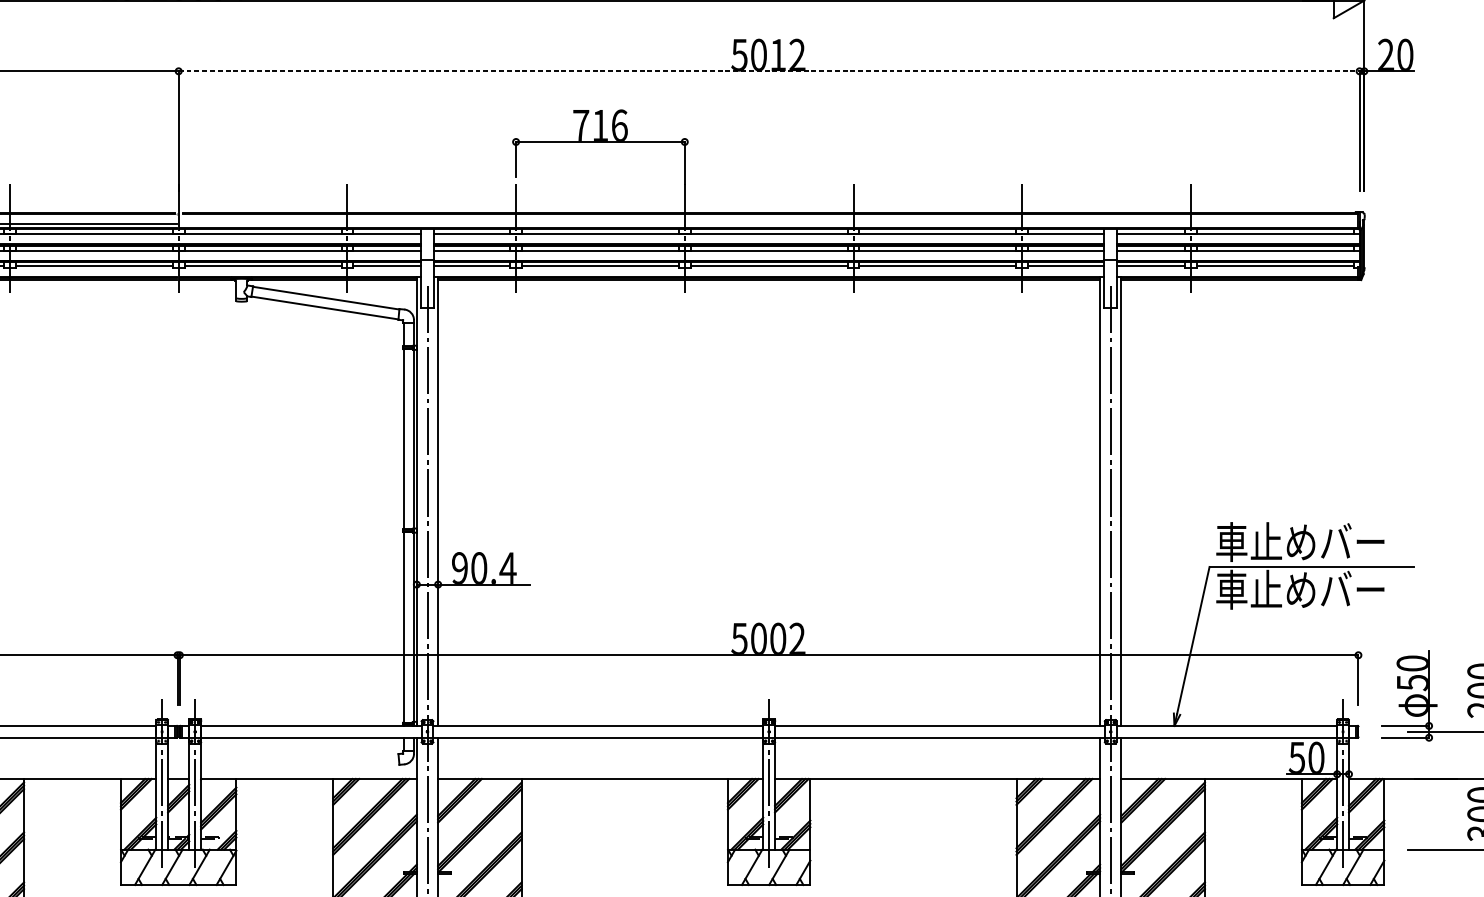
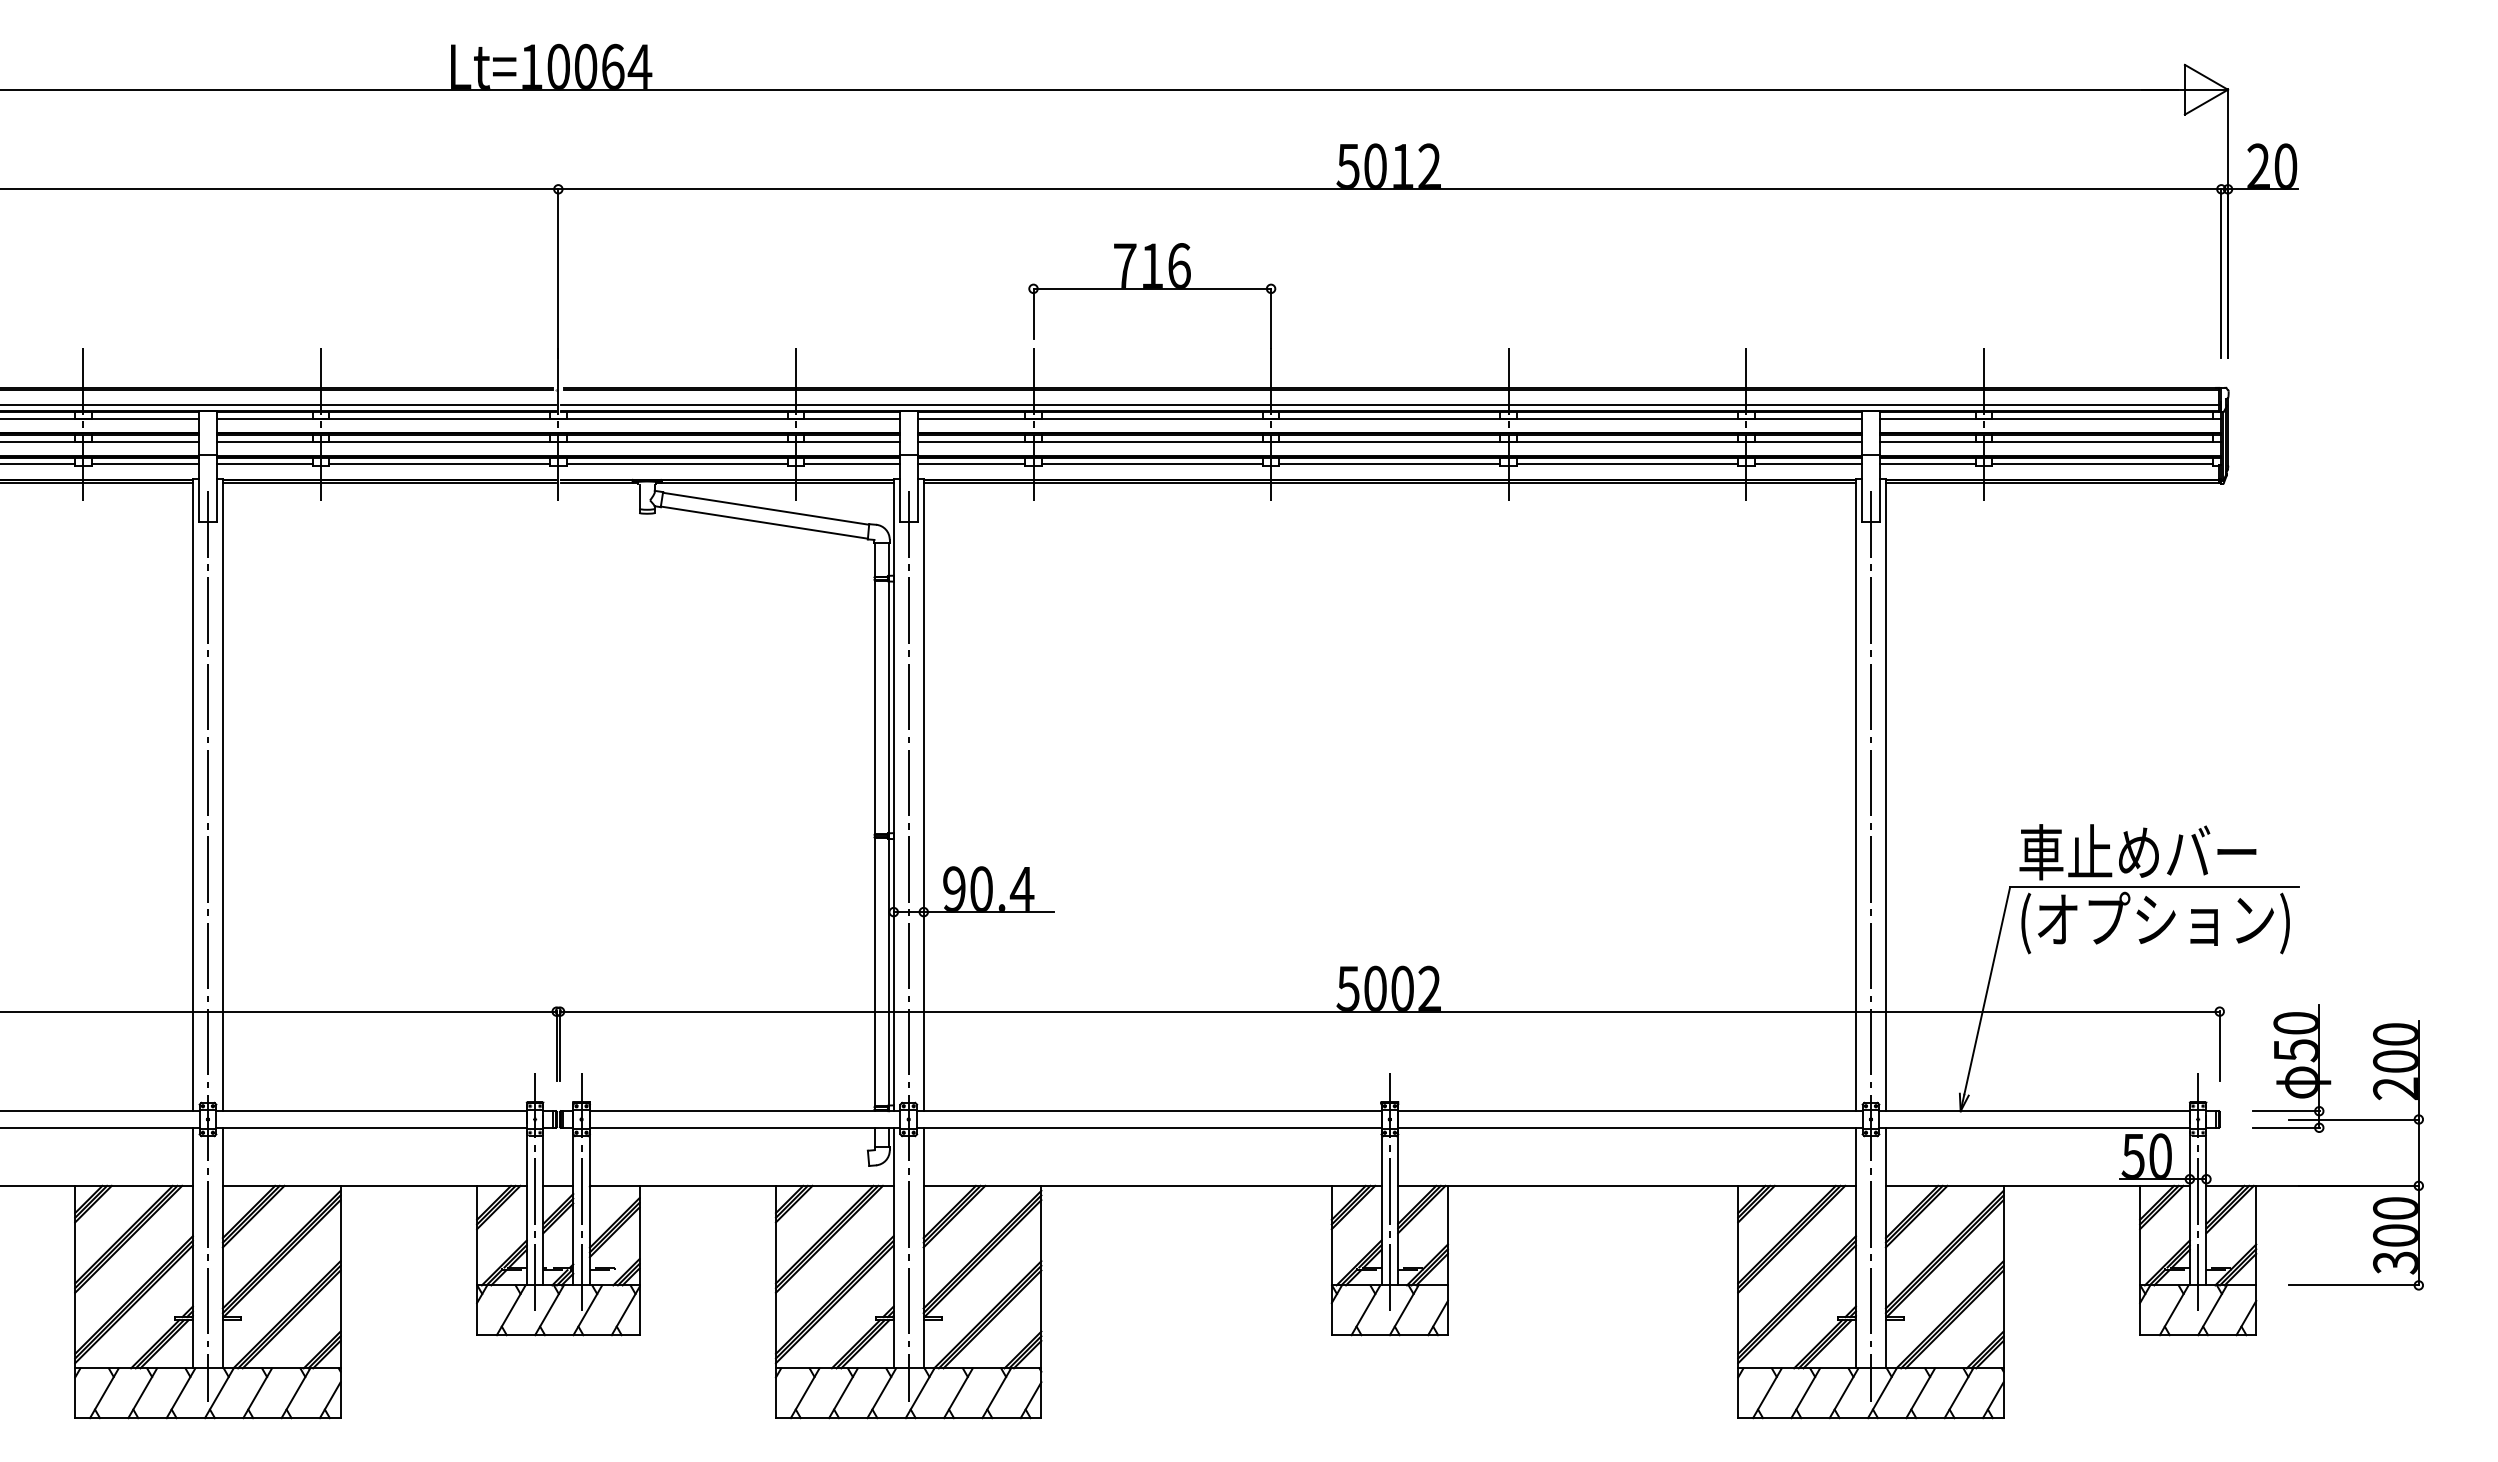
line: (768, 71) -> (1389, 189), dashed -> solid
line: (768, 224) -> (1389, 404), added
text: (1312, 591) -> (2154, 922), 車止めバー -> (オプション)

